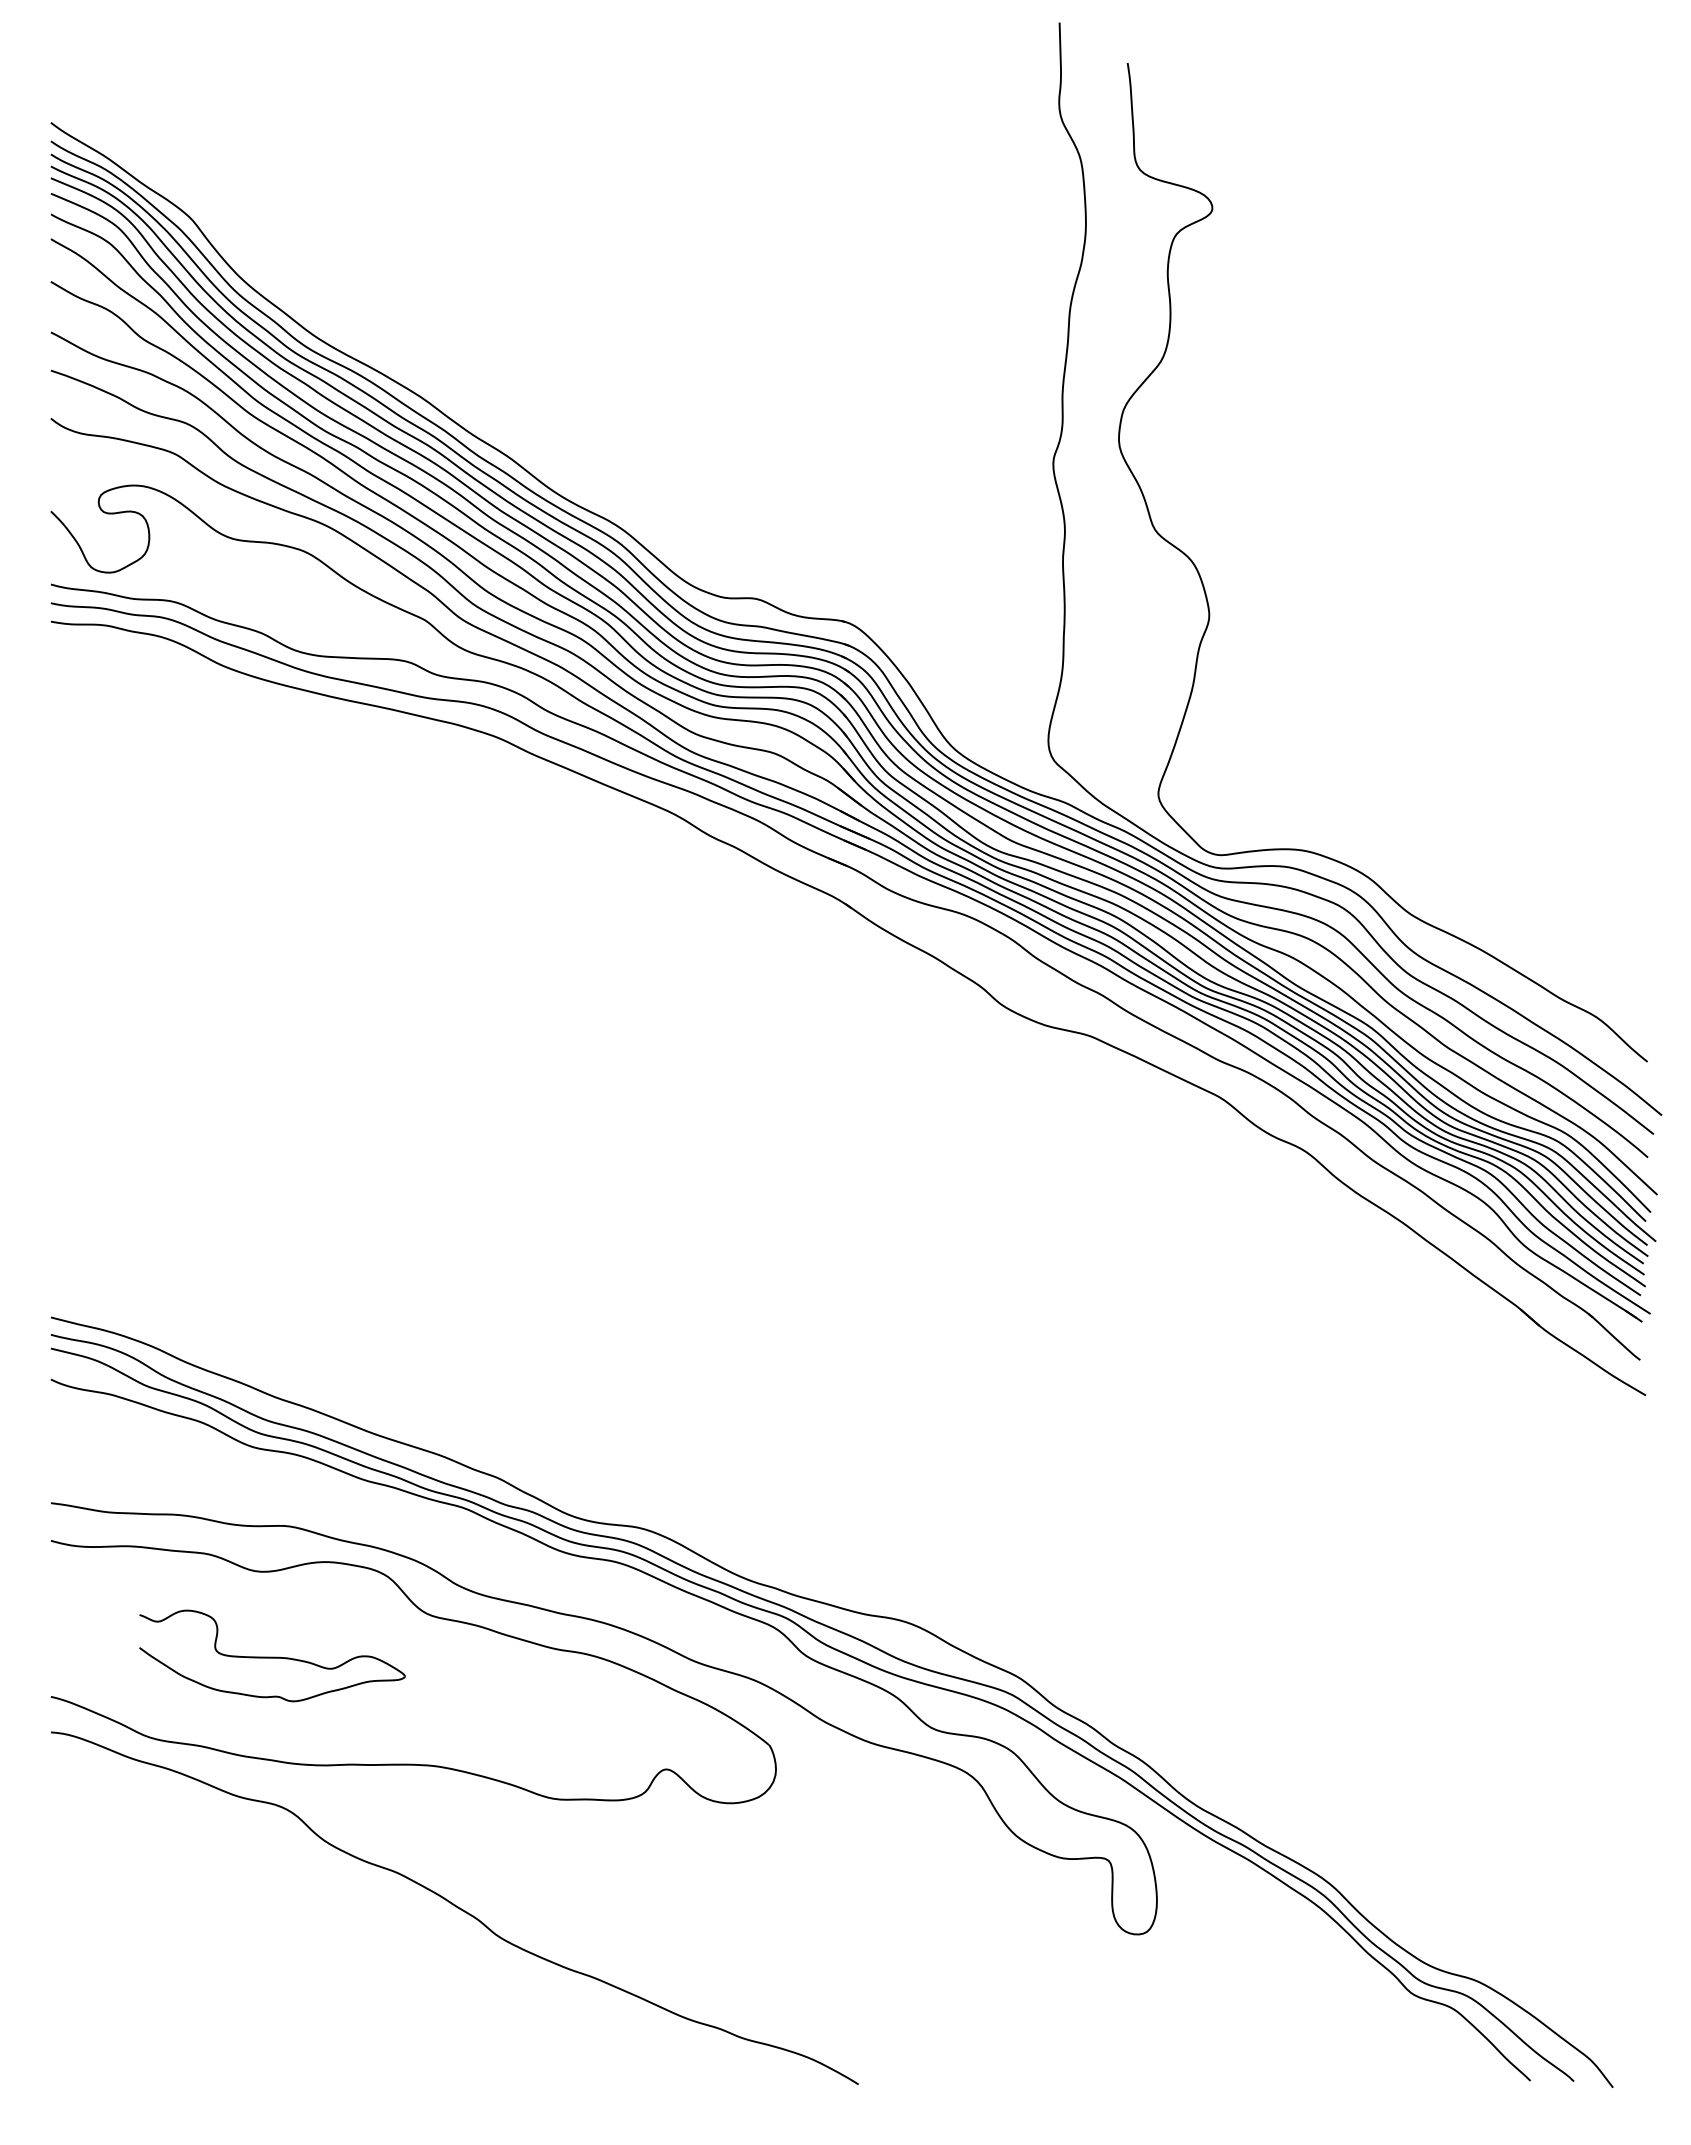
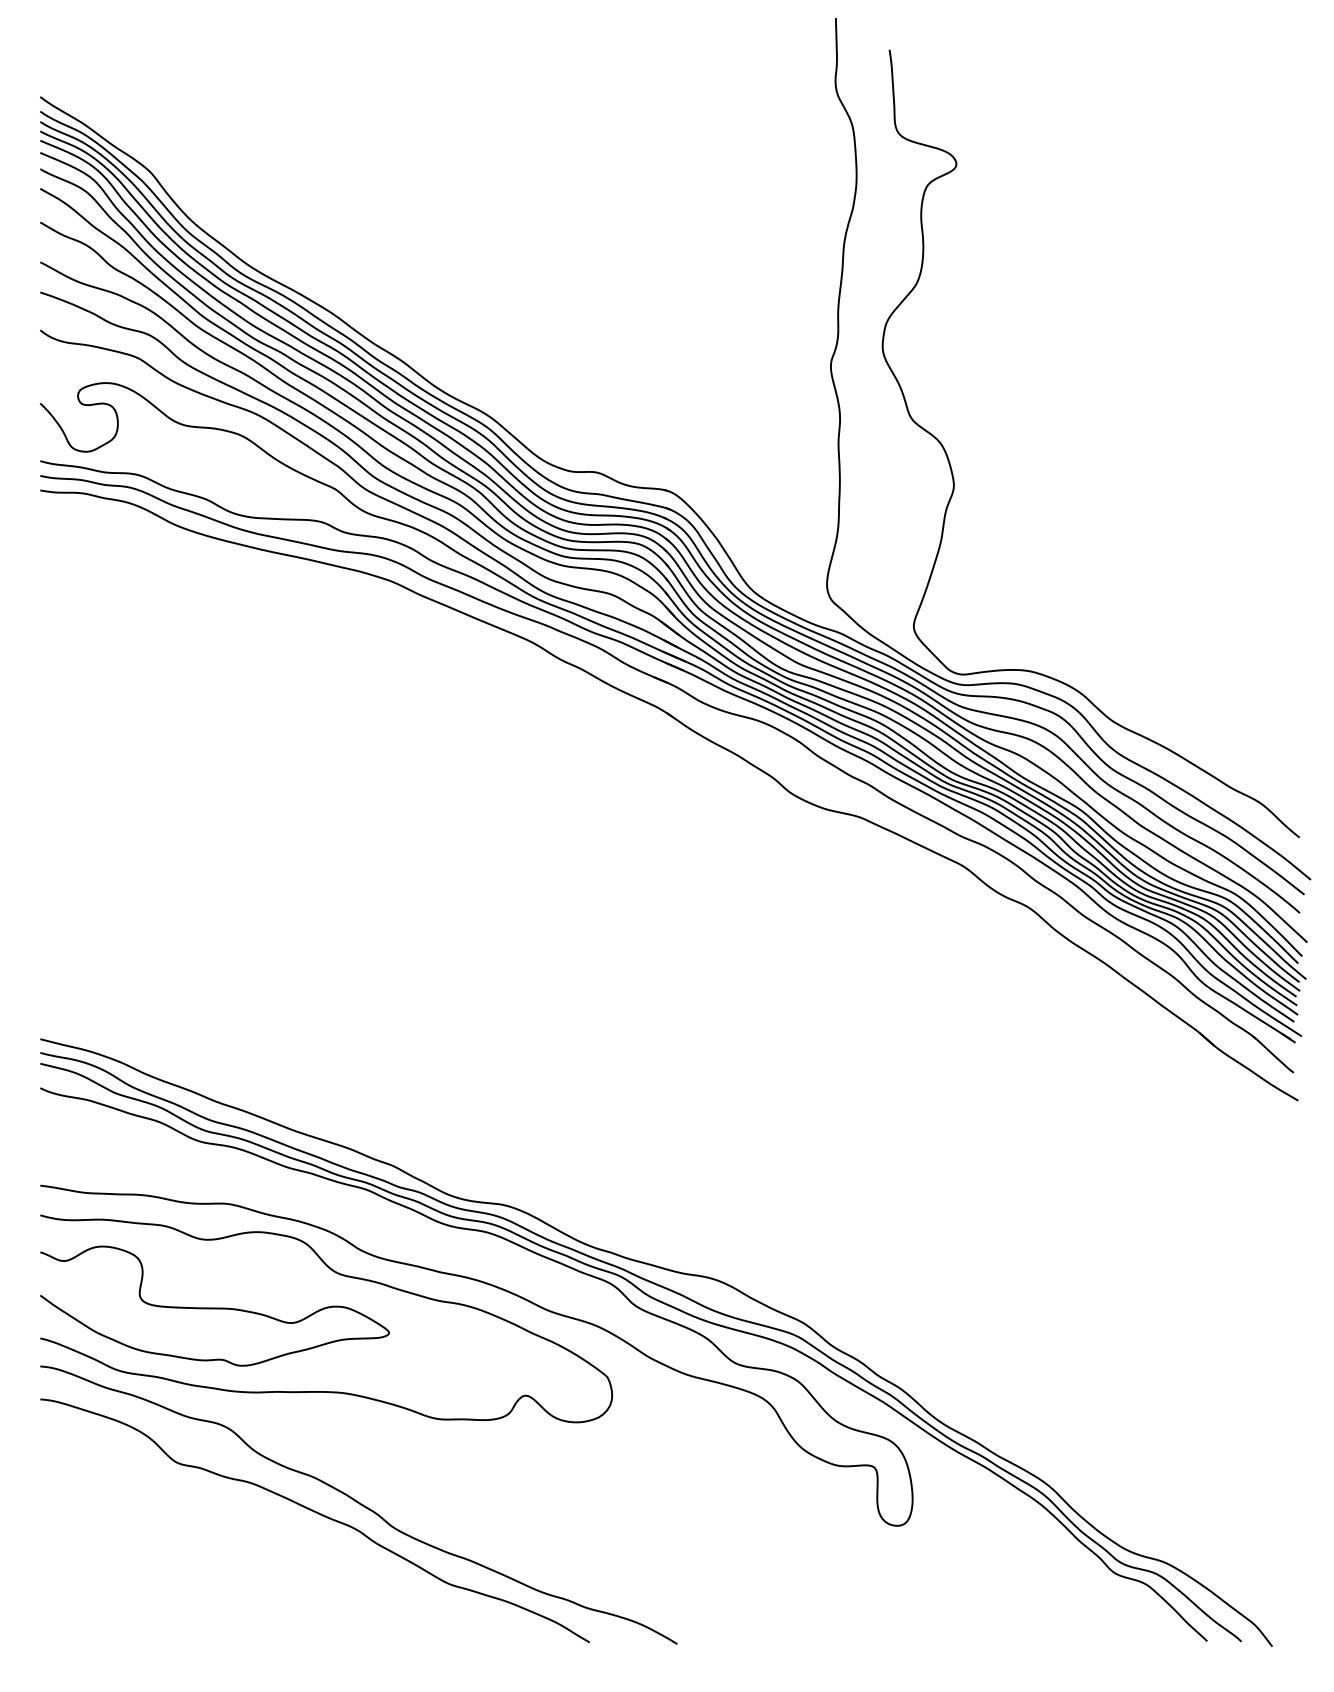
part: (272, 1655) -> (215, 1305), size x1.67
curve: (402, 1919) -> (317, 1514), added

